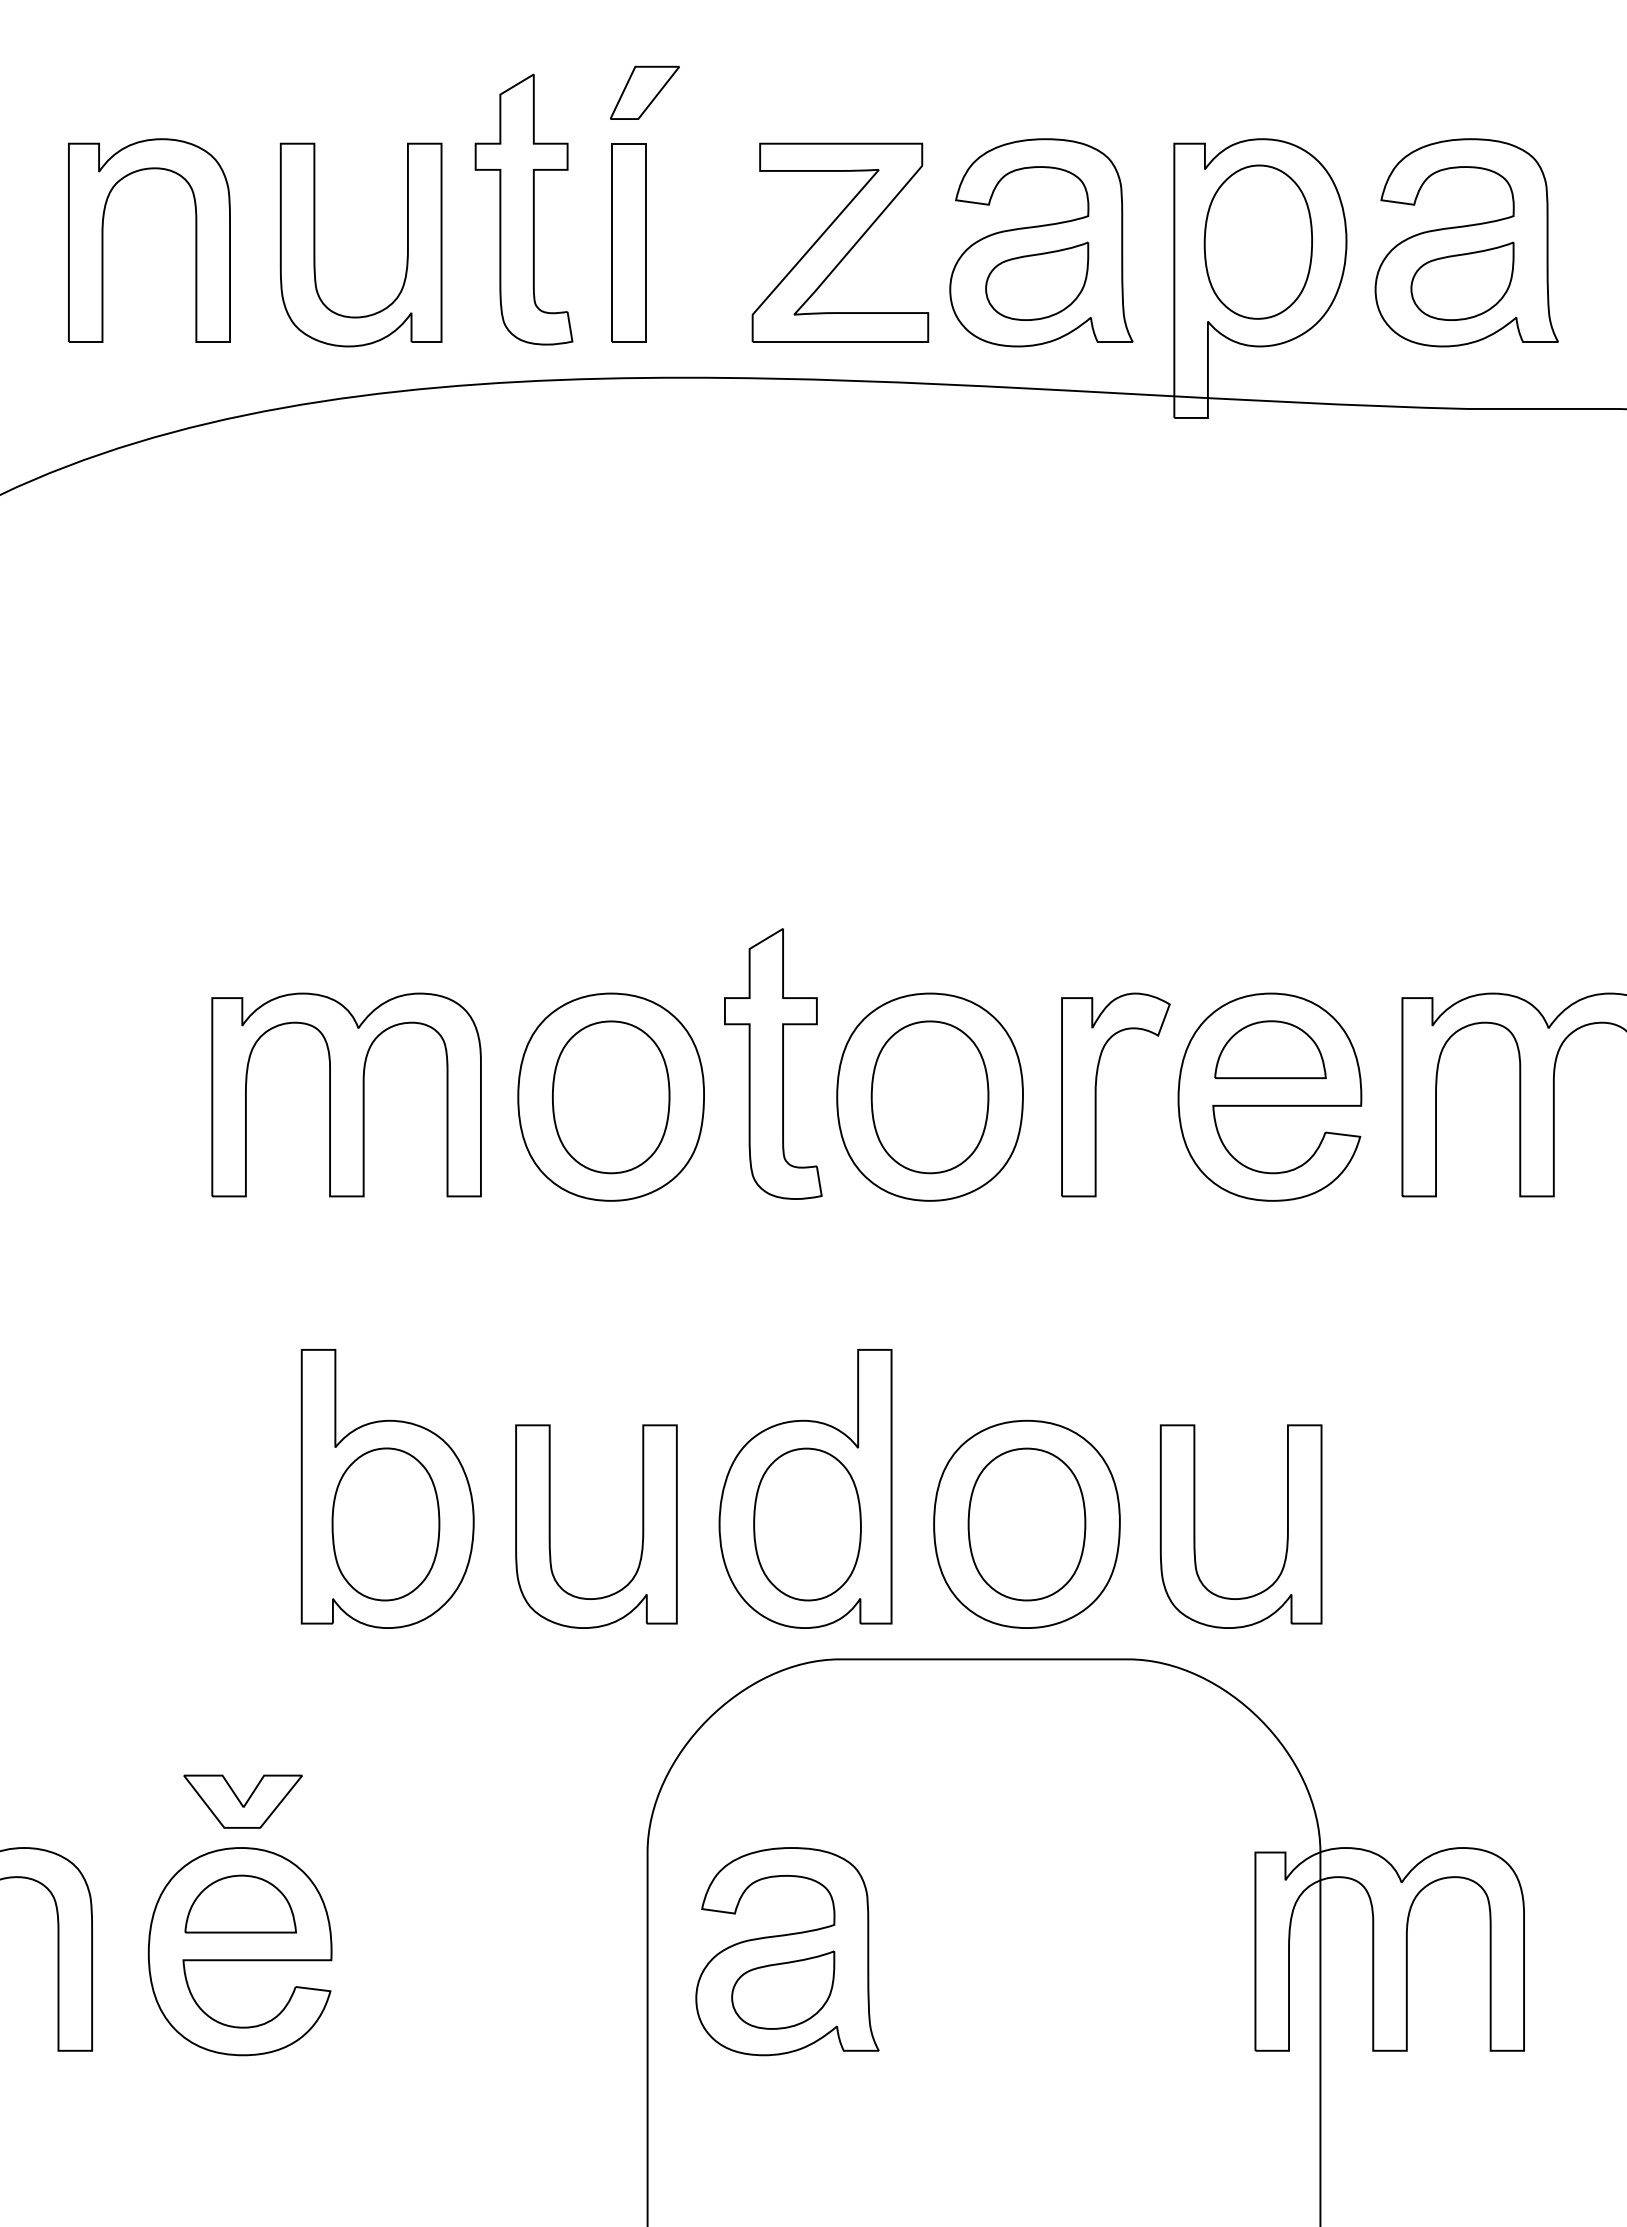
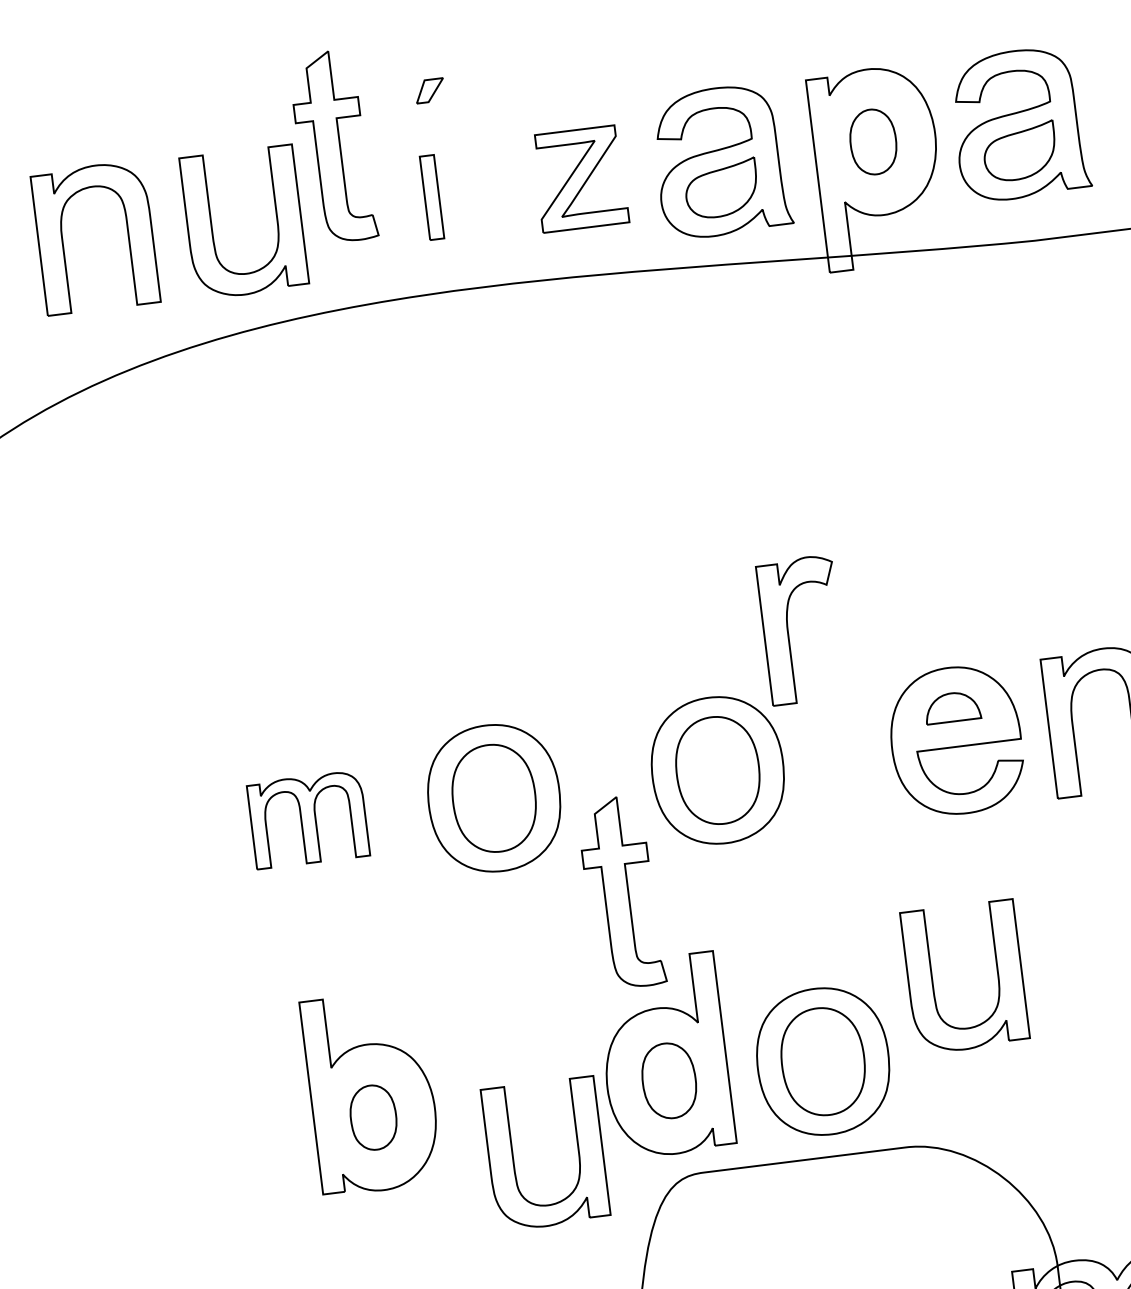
part: (644, 92) -> (429, 90), size x0.6
part: (523, 209) -> (332, 146), moved
part: (1257, 241) -> (872, 141), size x0.6
part: (628, 242) -> (431, 197), size x0.6
part: (840, 242) -> (580, 178), size x0.7
part: (1270, 1049) -> (952, 707), size x0.7
part: (773, 1063) -> (621, 892), moved
part: (346, 1094) -> (308, 819), size x0.6
part: (1096, 1094) -> (788, 631), moved
part: (385, 1524) -> (373, 1117), size x0.6
part: (807, 1524) -> (669, 1080), size x0.7
part: (550, 1526) -> (513, 1157), moved
part: (1195, 1526) -> (933, 981), moved

